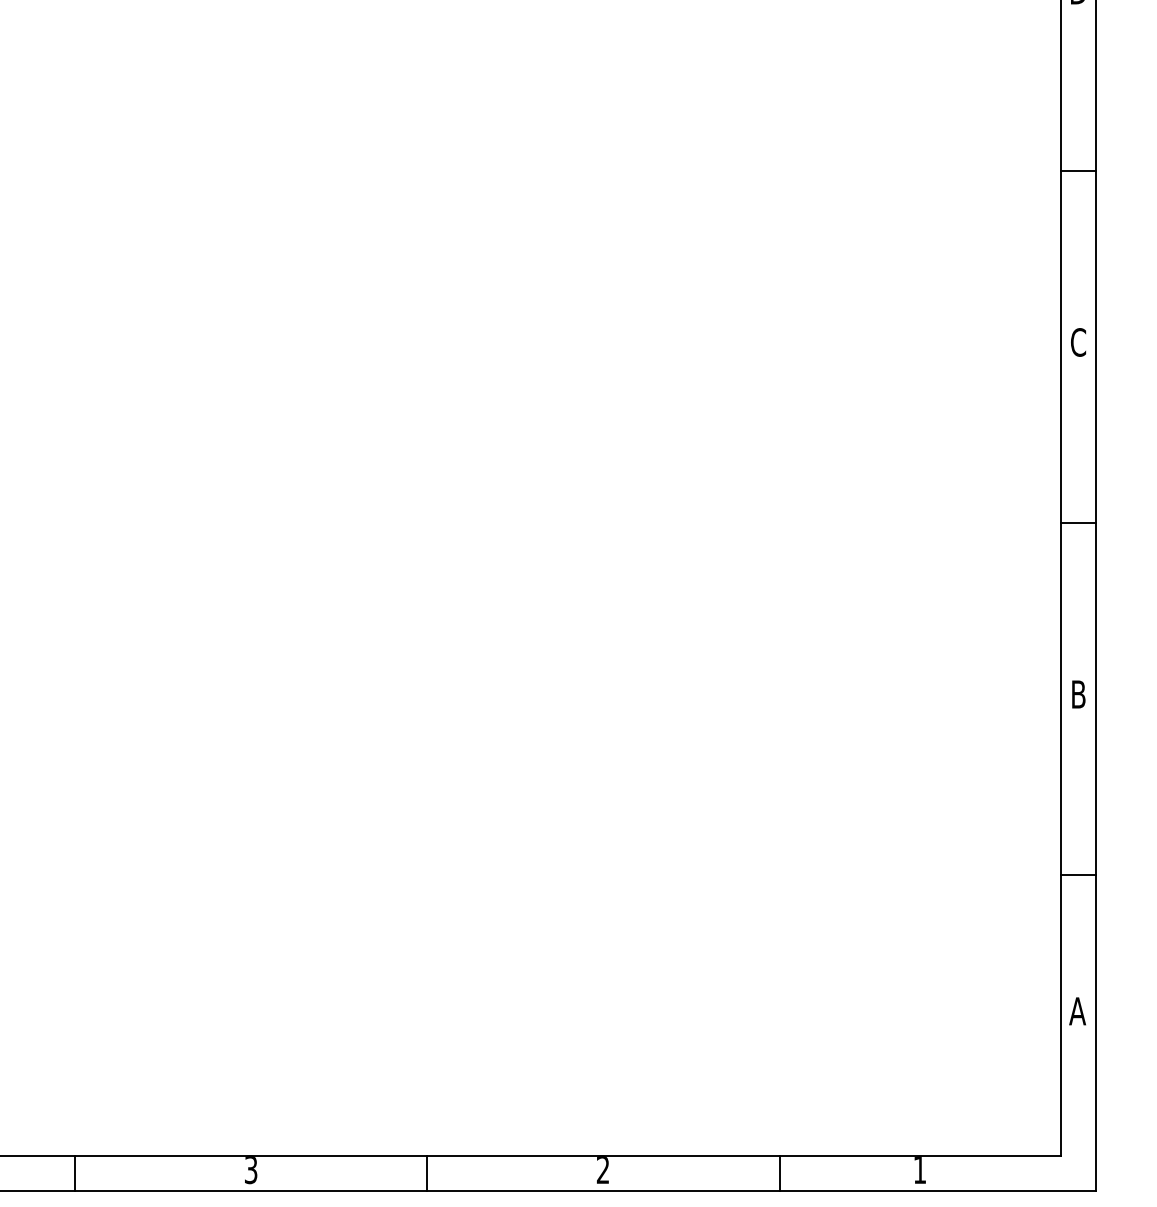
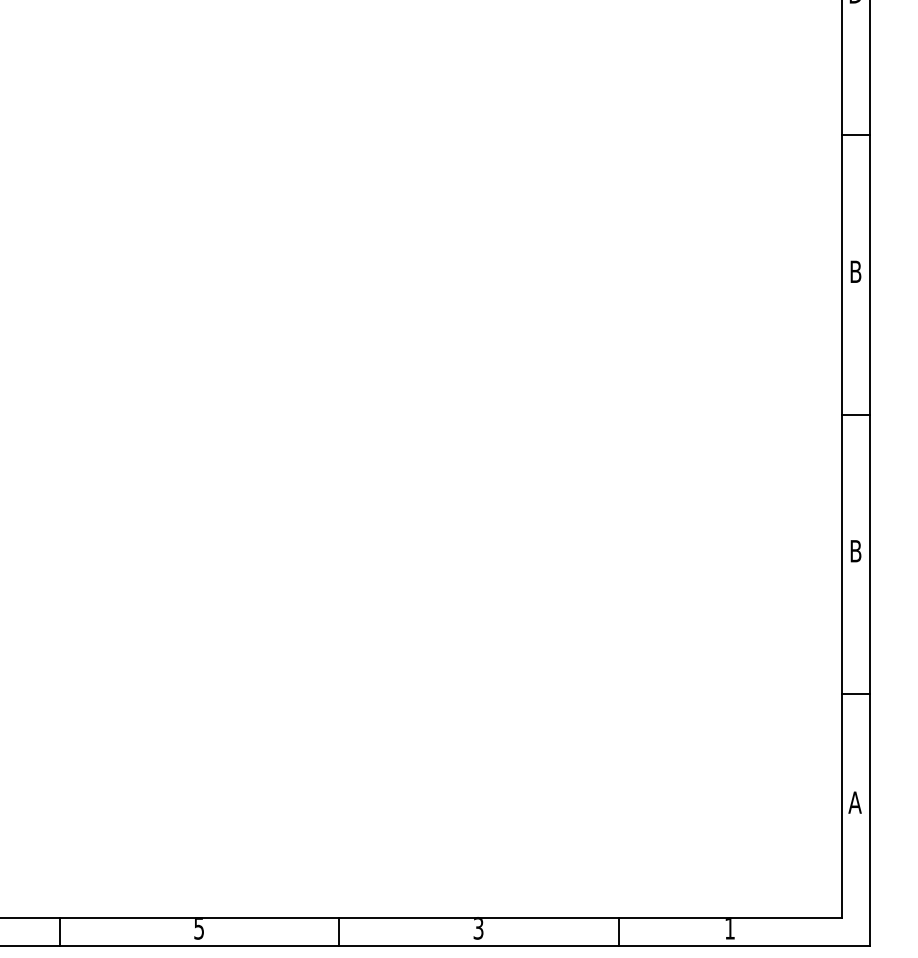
text: (1078, 342) -> (855, 271), C -> B
text: (251, 1169) -> (199, 928), 3 -> 5
text: (603, 1171) -> (478, 929), 2 -> 3

